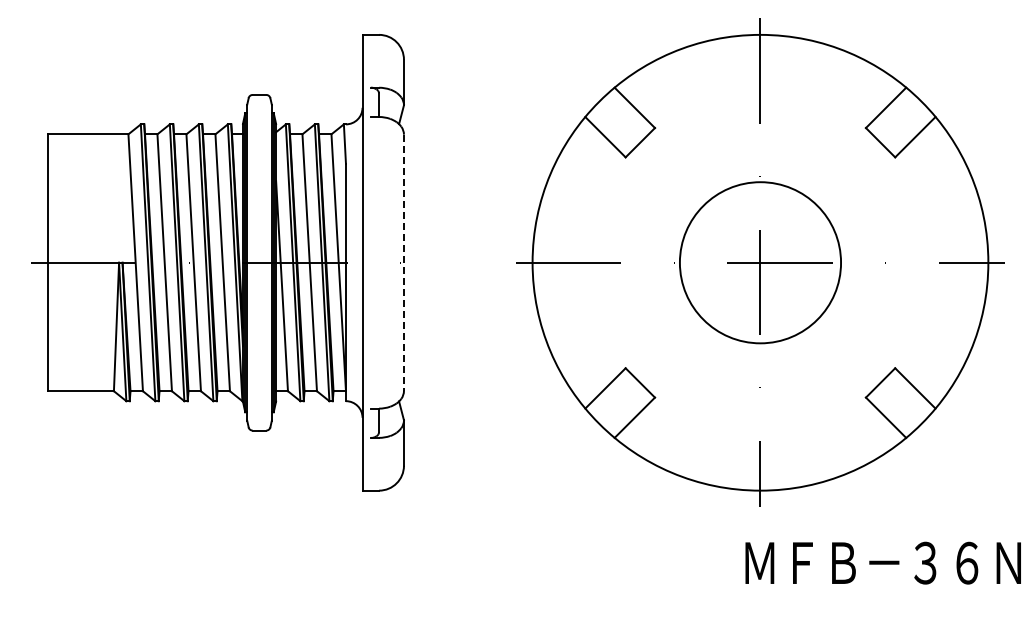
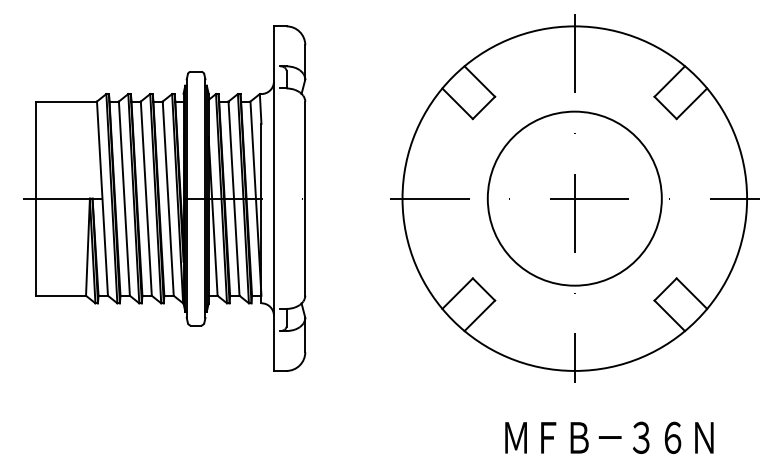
circle: (760, 262) -> (574, 198), size x1.43
line: (403, 263) -> (304, 199), dashed -> solid
text: (882, 562) -> (608, 437), moved

